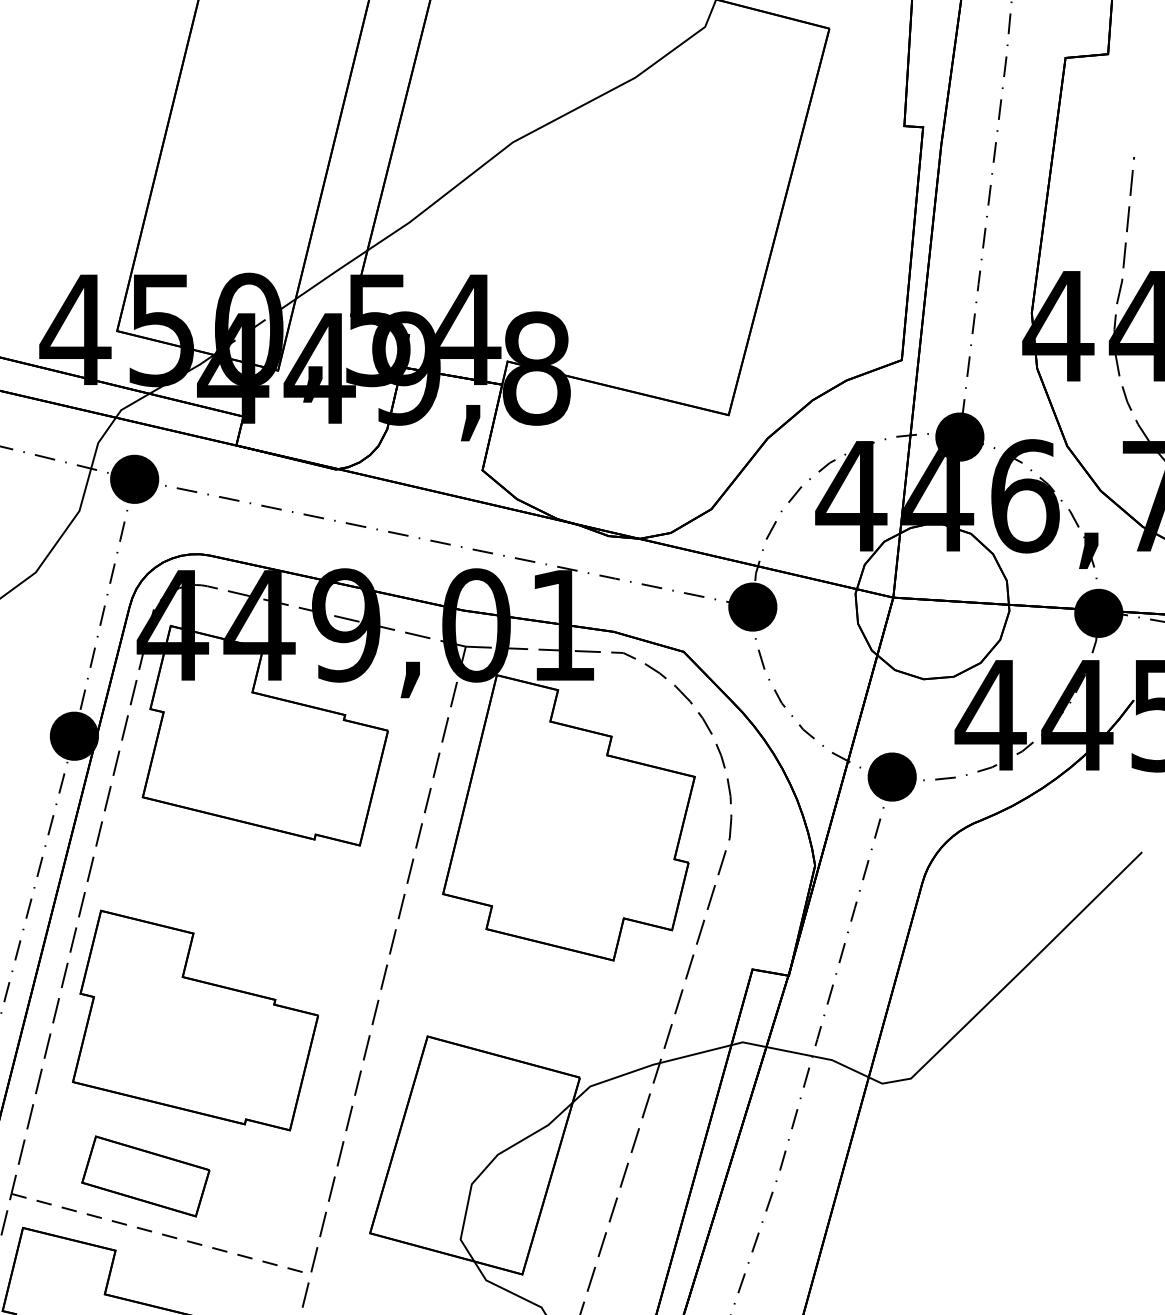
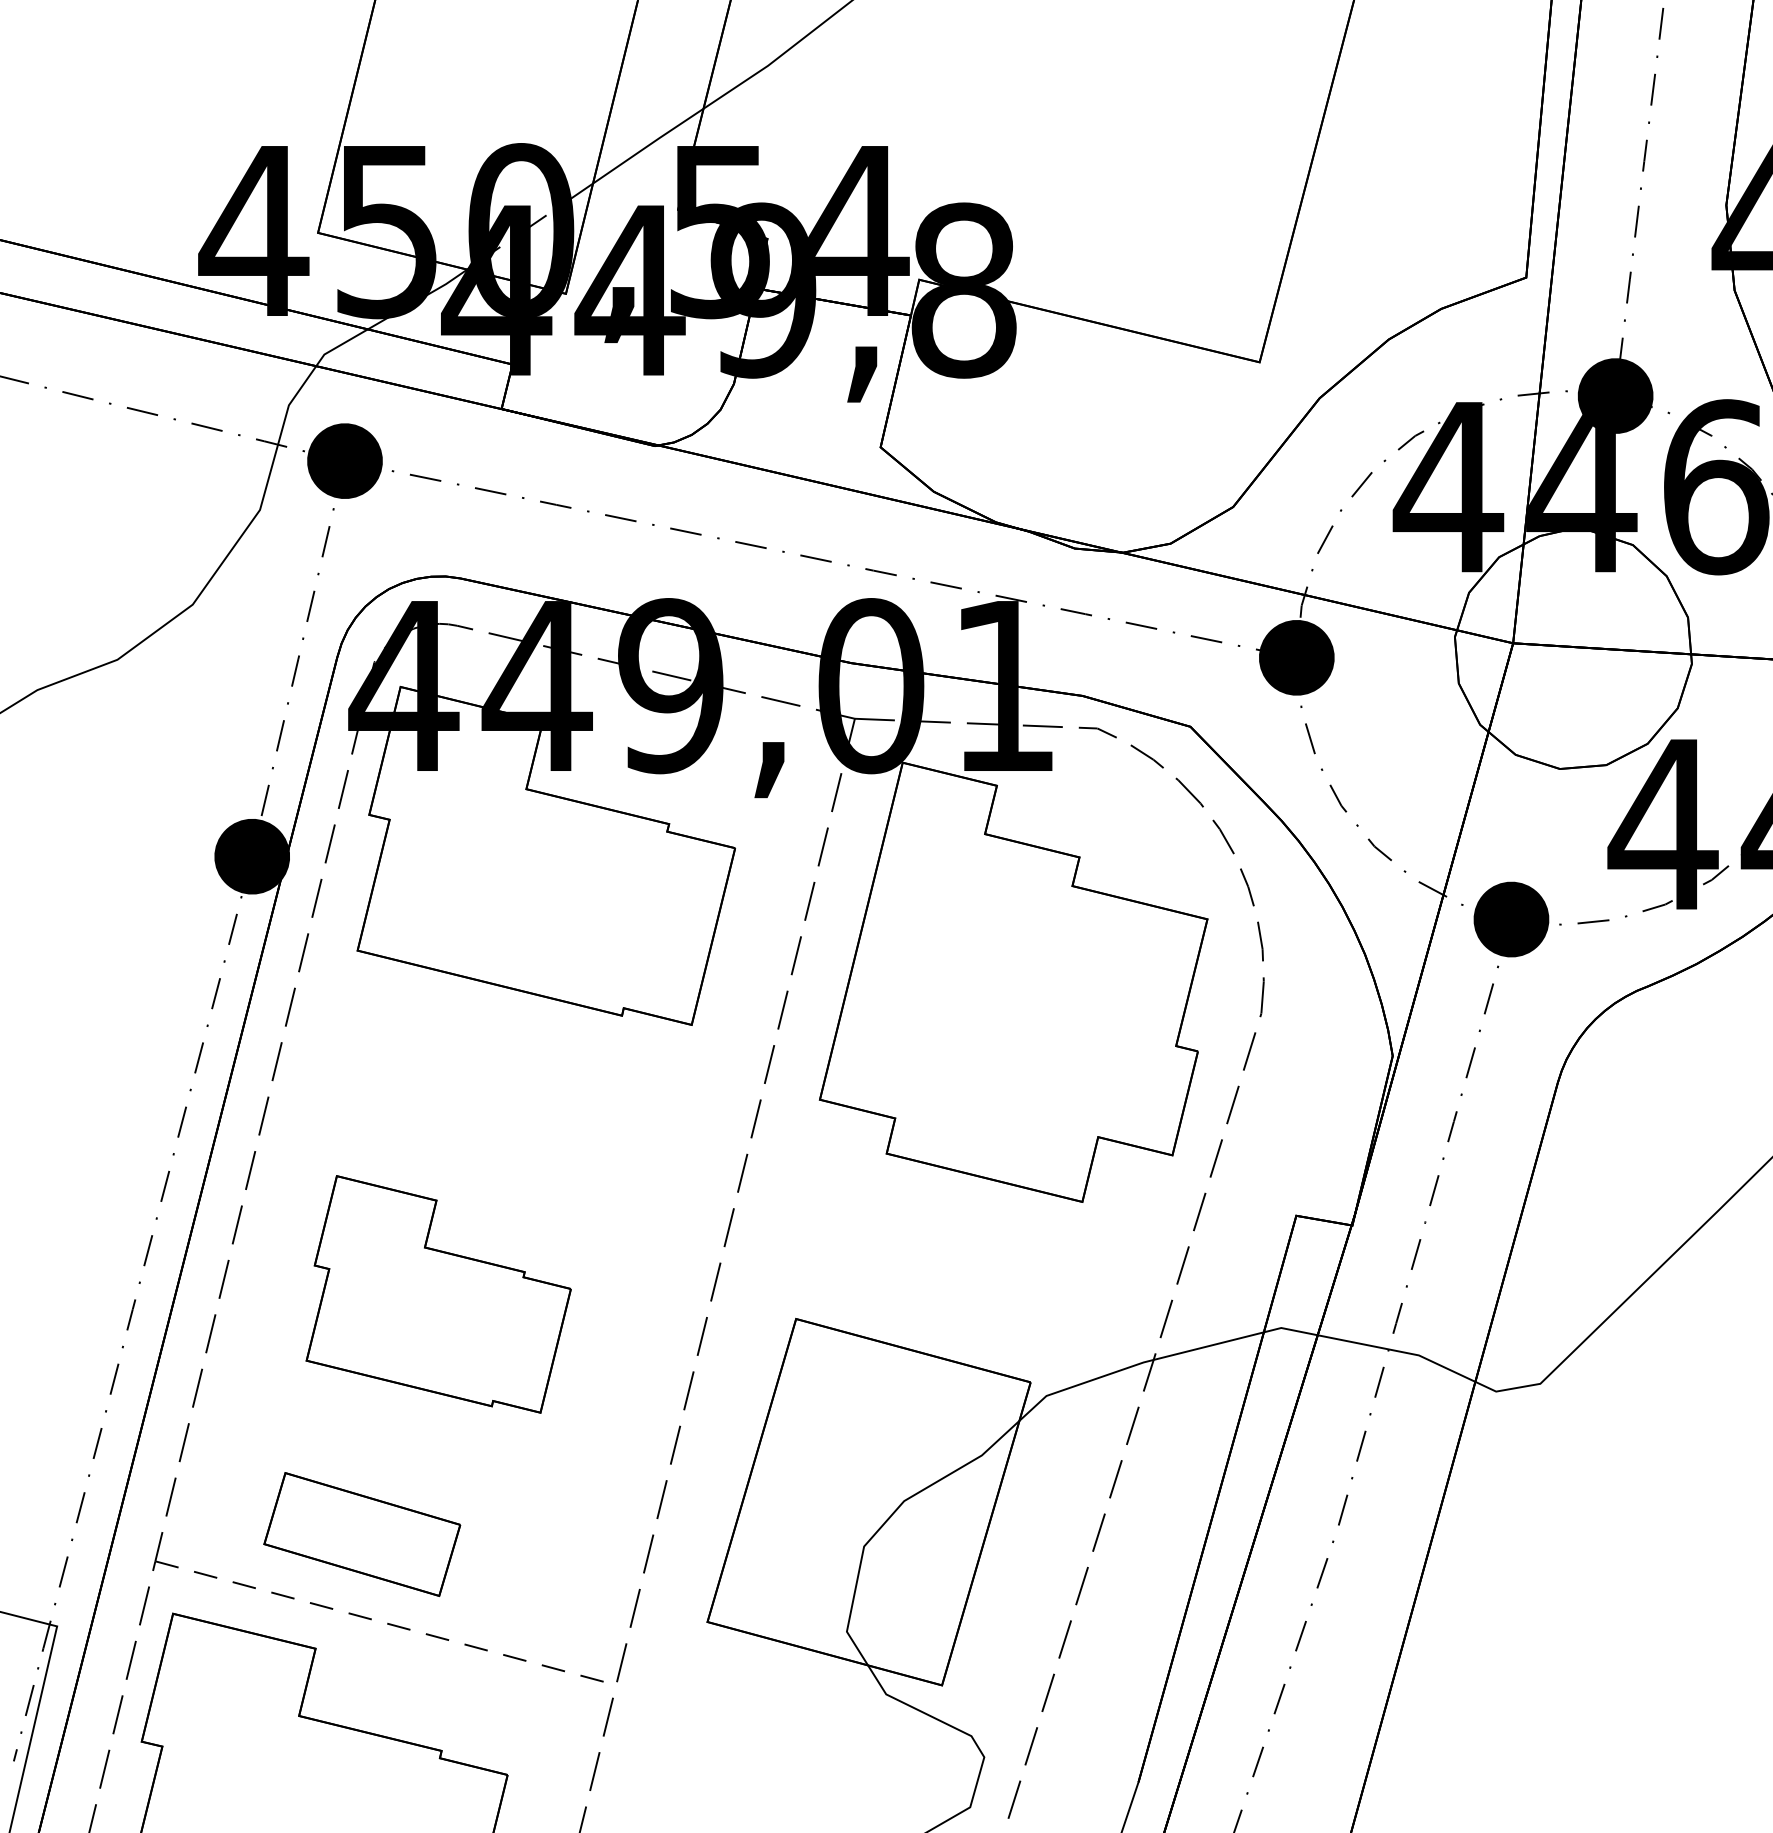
part: (195, 1020) -> (438, 1294), size x0.7

